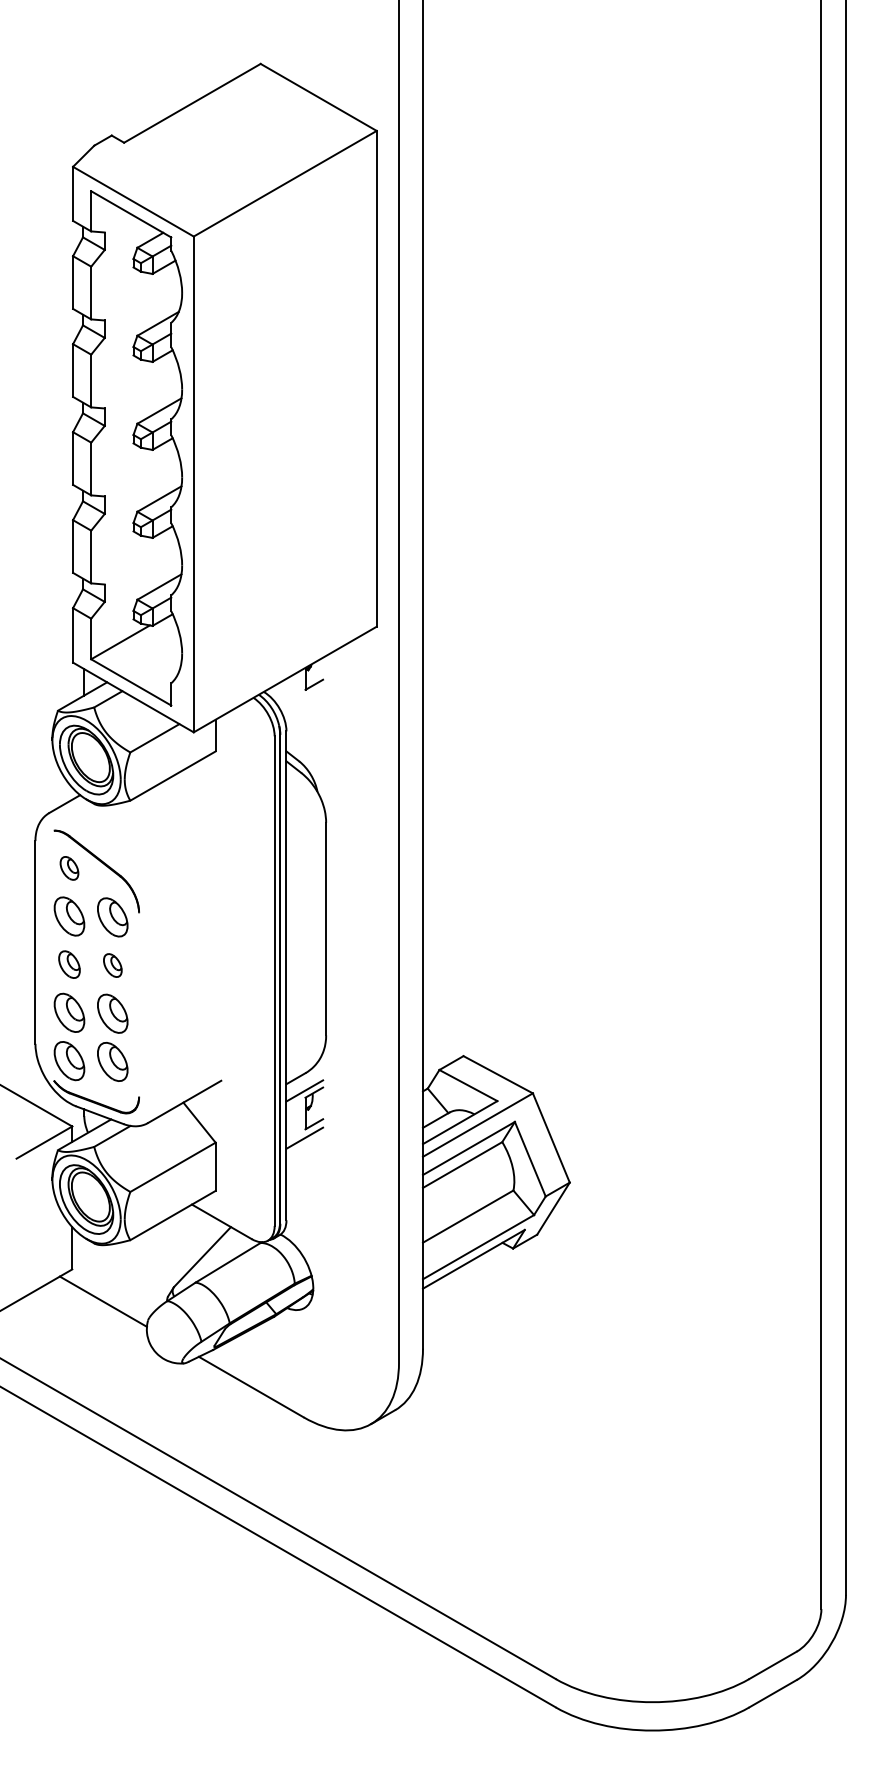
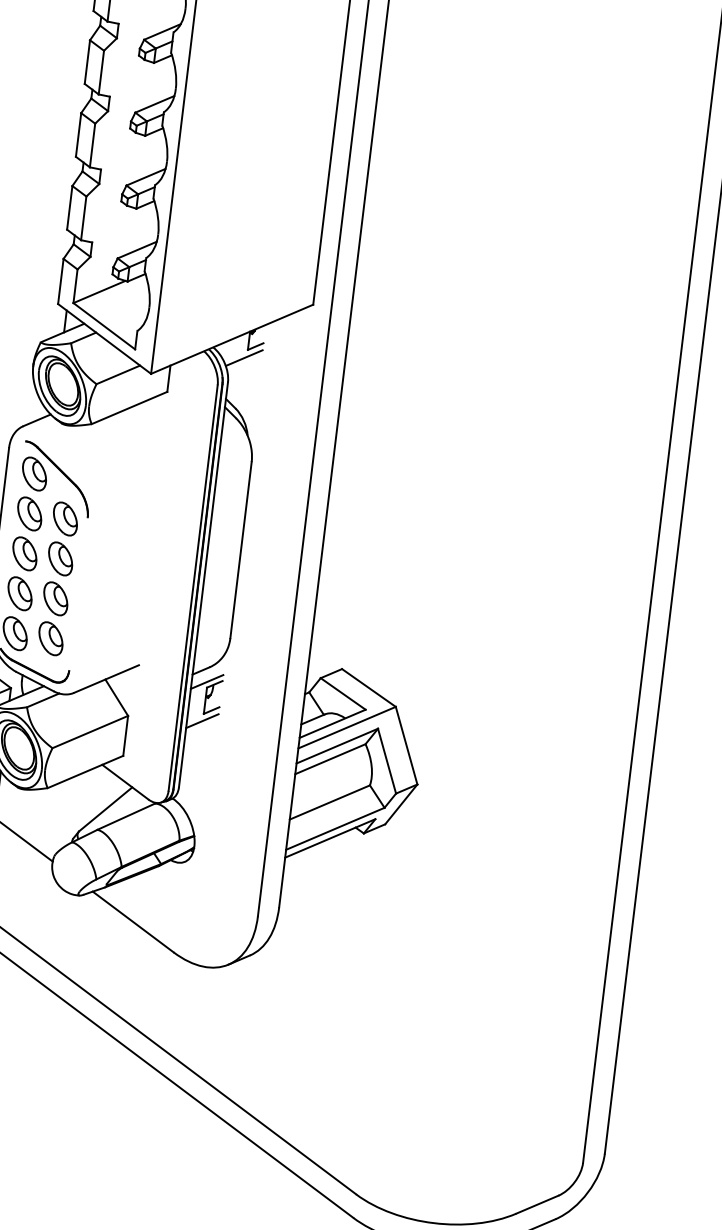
line: (302, 700) -> (244, 358), added
part: (69, 868) -> (34, 474), size x1.67
part: (69, 964) -> (24, 553), size x1.43
part: (112, 965) -> (60, 558), size x1.67

